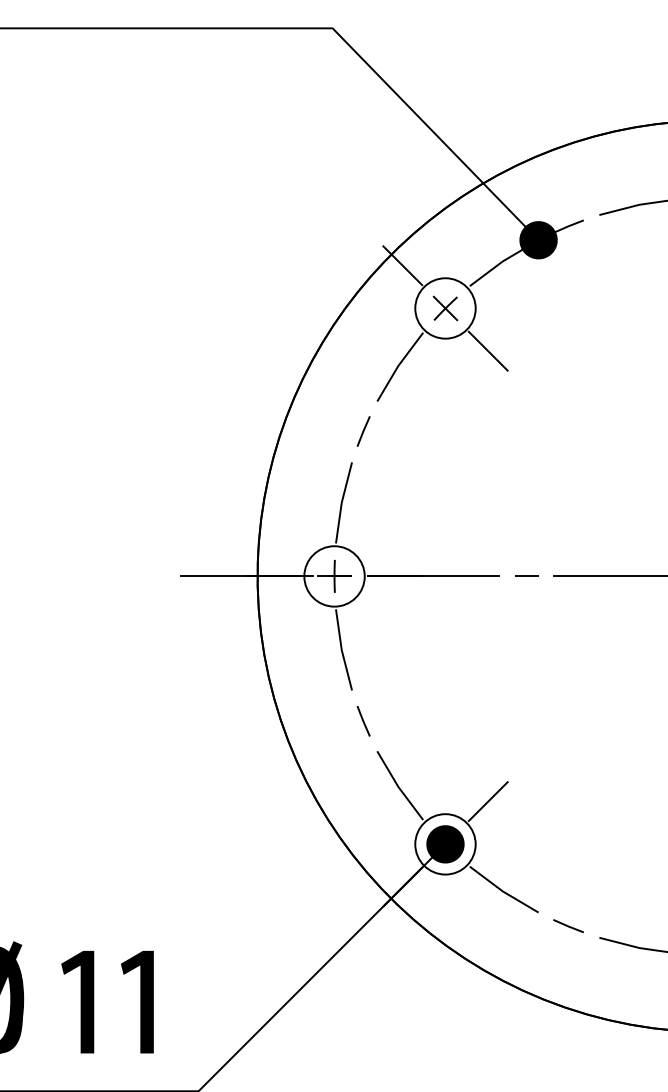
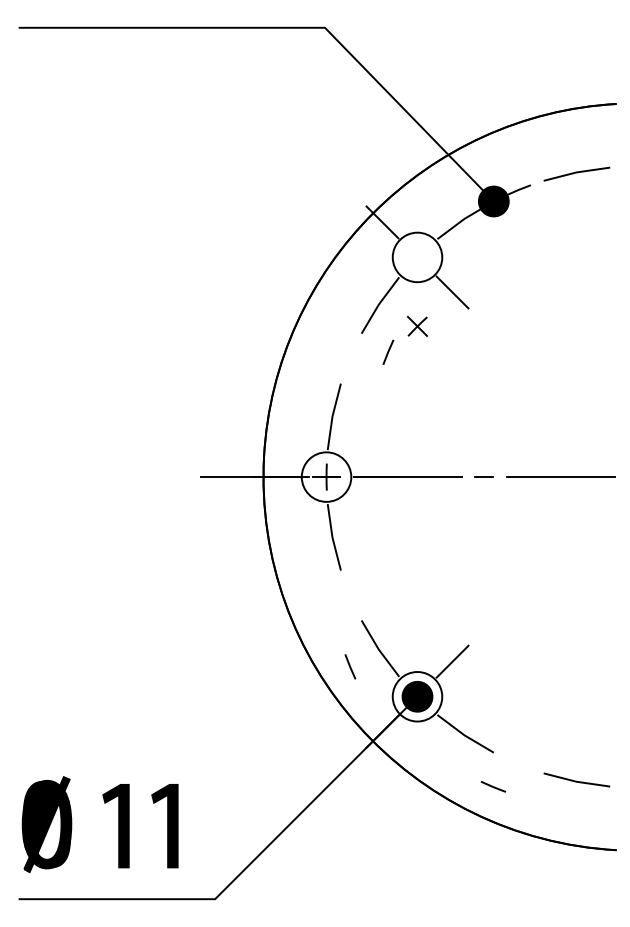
part: (445, 308) -> (417, 326), moved
line: (363, 430) -> (388, 351), moved
line: (363, 720) -> (350, 666), moved
line: (567, 925) -> (492, 786), moved

